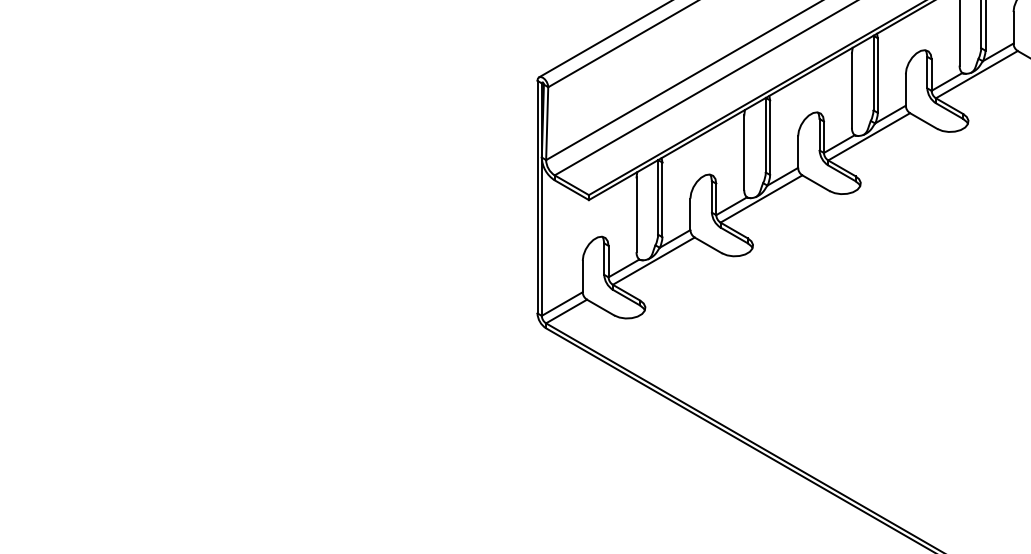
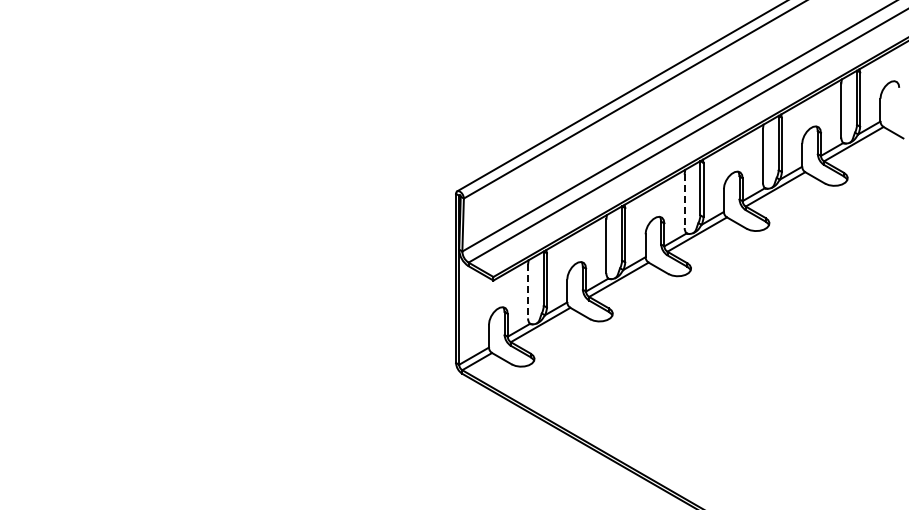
line: (851, 91) -> (684, 201), solid -> dashed
line: (637, 215) -> (528, 291), solid -> dashed

